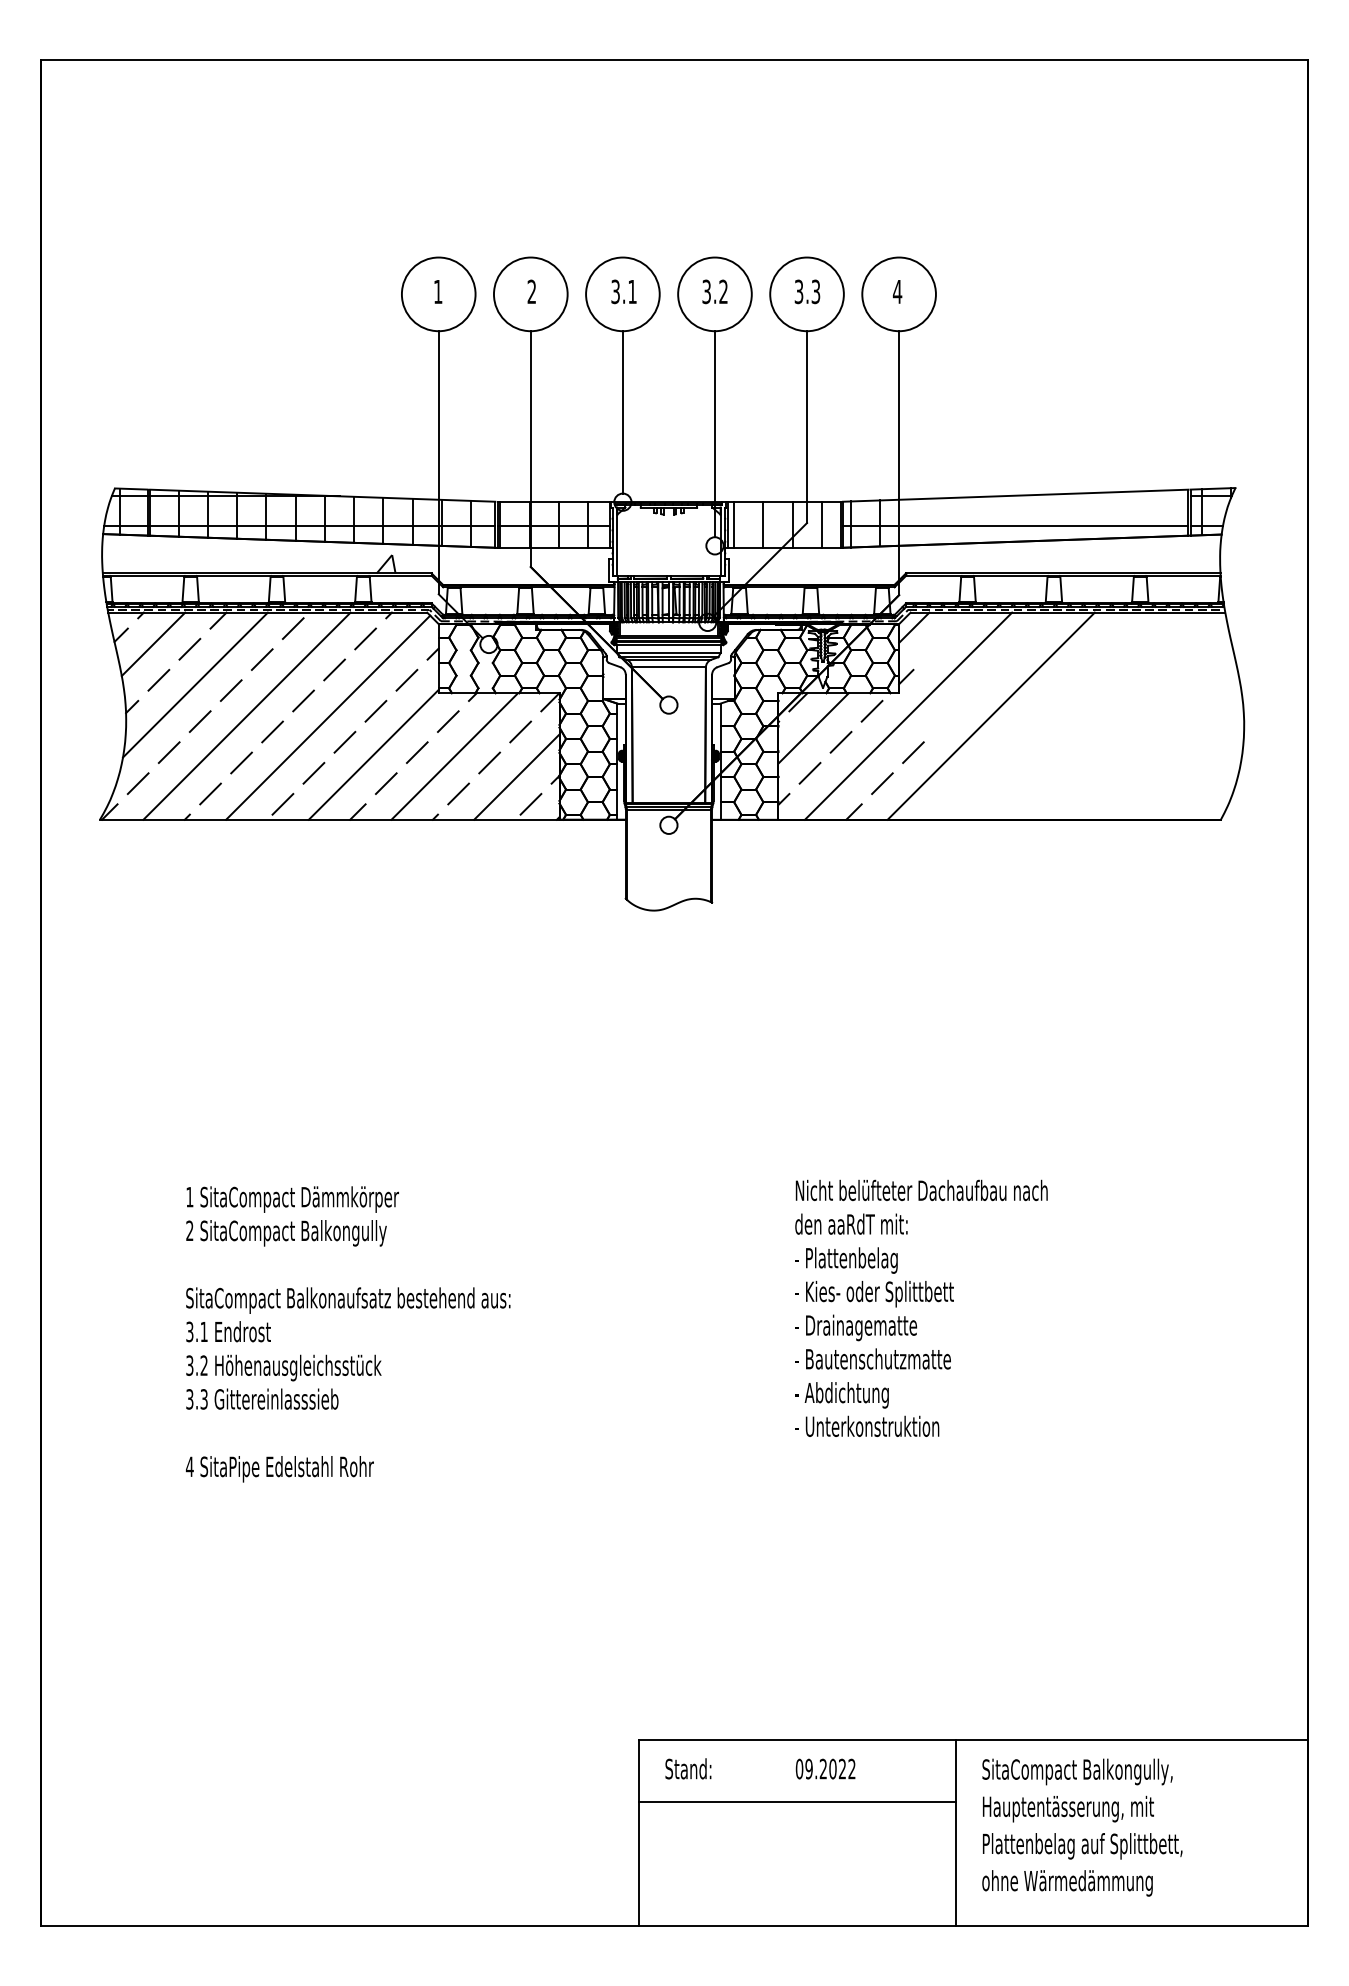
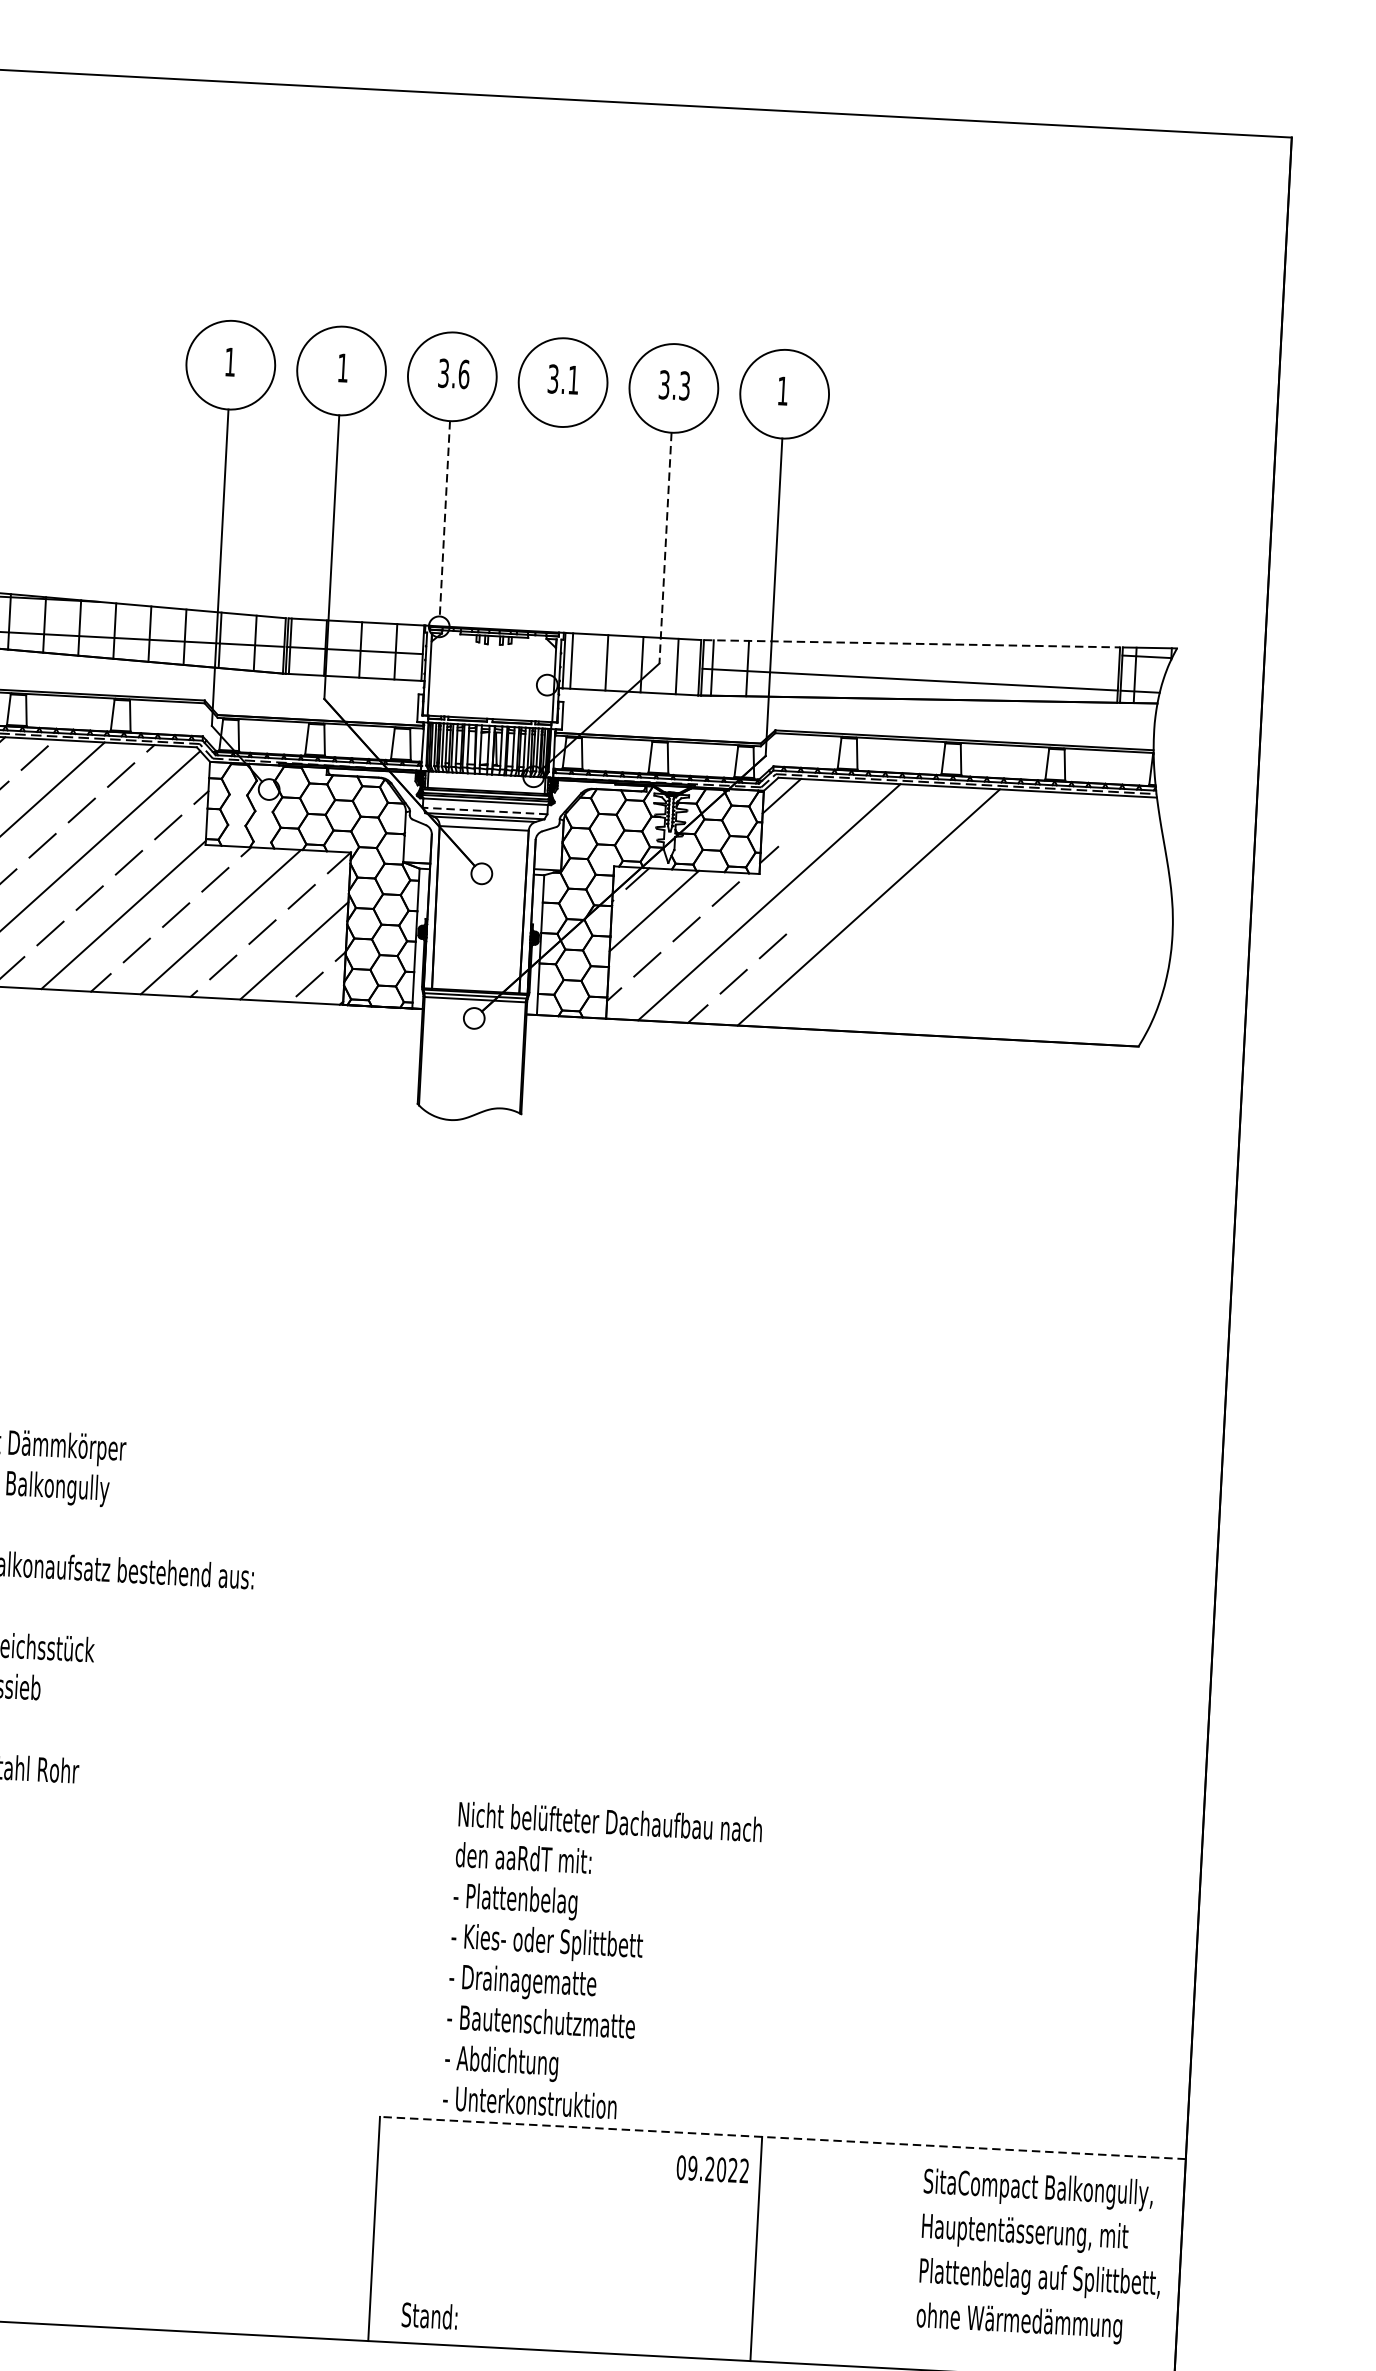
text: (531, 291) -> (342, 367), 2 -> 1
text: (632, 291) -> (464, 373), 3.1 -> 3.6
text: (723, 291) -> (573, 379), 3.2 -> 3.1
text: (897, 291) -> (782, 390), 4 -> 1
line: (622, 412) -> (444, 518), solid -> dashed
line: (807, 427) -> (666, 548), solid -> dashed
line: (714, 434) -> (553, 551), removed
line: (1015, 495) -> (911, 643), solid -> dashed
hatch: (385, 564) -> (149, 686), removed
line: (668, 652) -> (484, 810), solid -> dashed
text: (921, 1307) -> (602, 1962), moved
line: (973, 1740) -> (782, 2138), solid -> dashed
text: (688, 1768) -> (429, 2315), moved
text: (825, 1768) -> (712, 2168), moved
line: (797, 1802) -> (567, 2202), removed
text: (1082, 1827) -> (1040, 2256), moved

